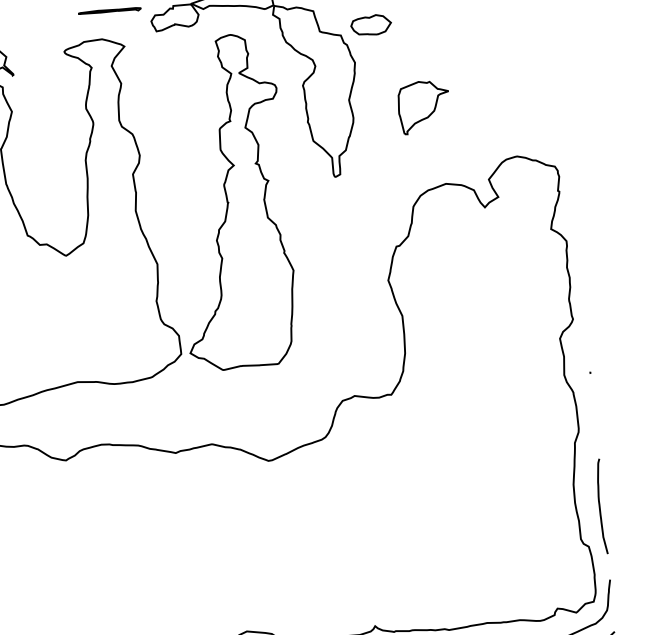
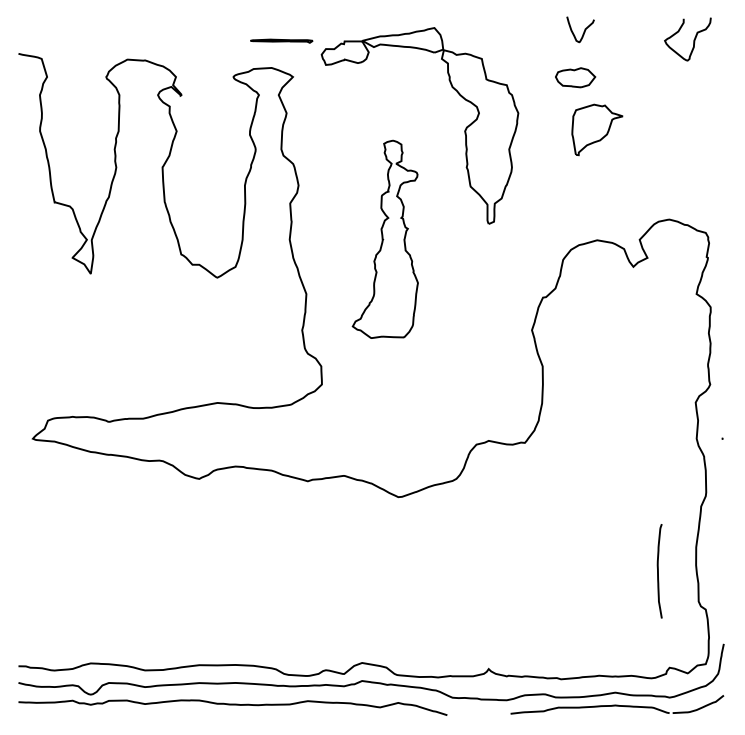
part: (371, 24) -> (575, 77), moved
part: (424, 106) -> (597, 129), moved
part: (232, 202) -> (385, 239), size x0.6
curve: (600, 506) -> (658, 571), moved

